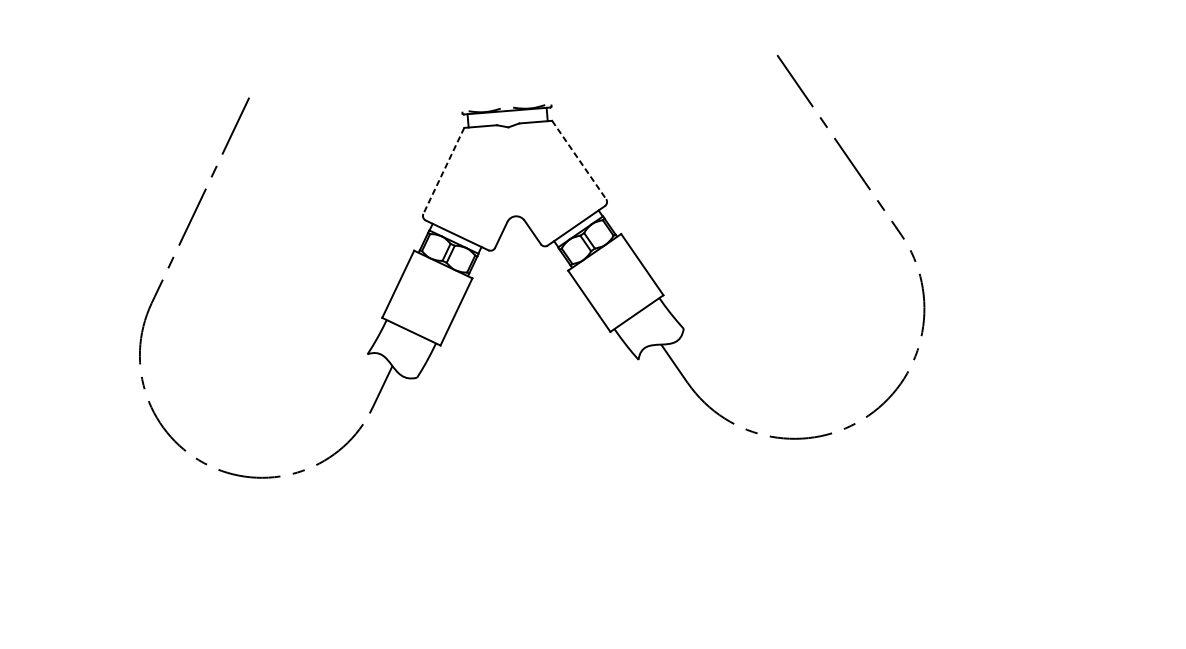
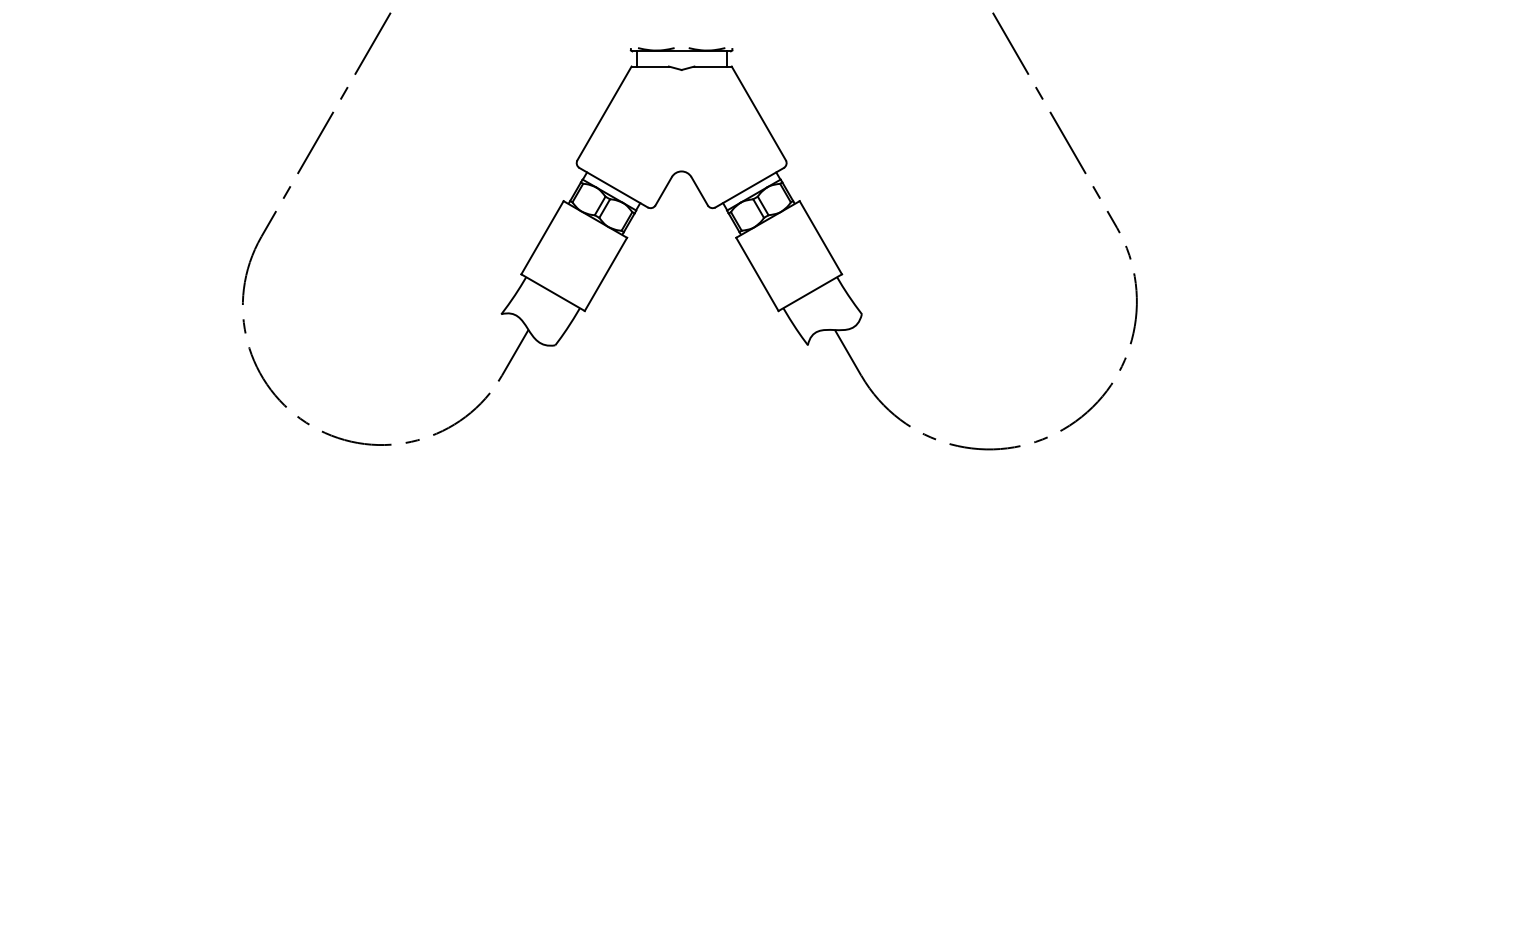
line: (579, 160) -> (759, 113), dashed -> solid
line: (443, 170) -> (604, 113), dashed -> solid

